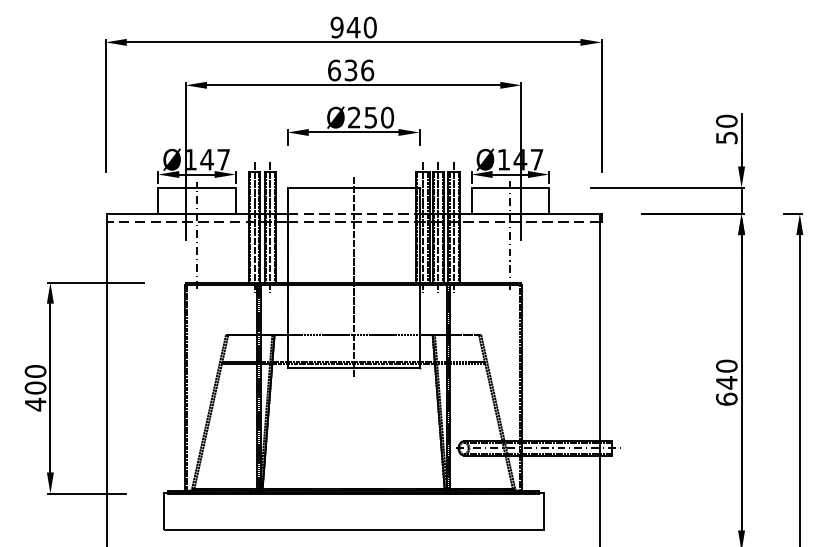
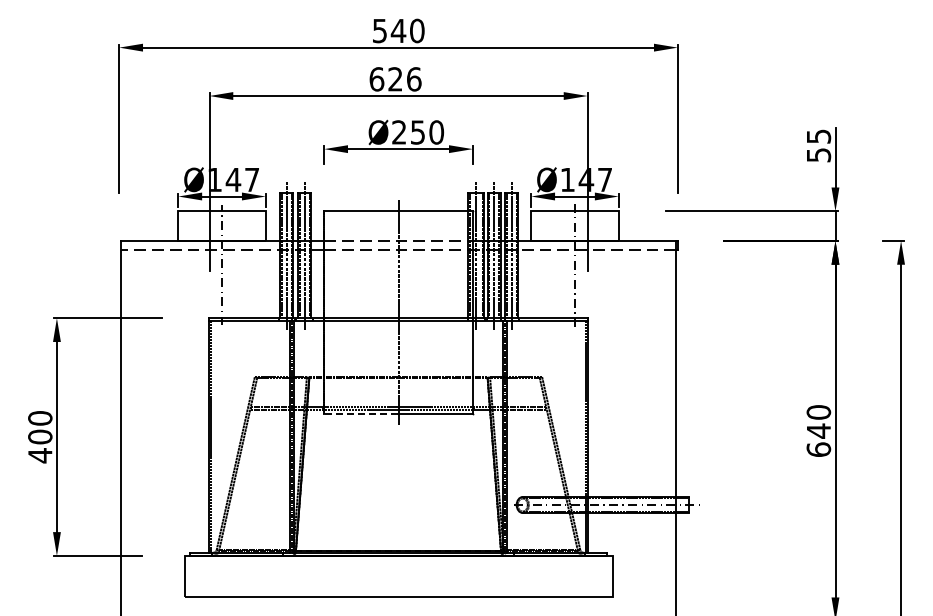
text: (336, 27) -> (379, 30), 940 -> 540
text: (350, 70) -> (395, 79), 636 -> 626
text: (726, 121) -> (818, 136), 50 -> 55
line: (320, 368) -> (361, 414), solid -> dashed

